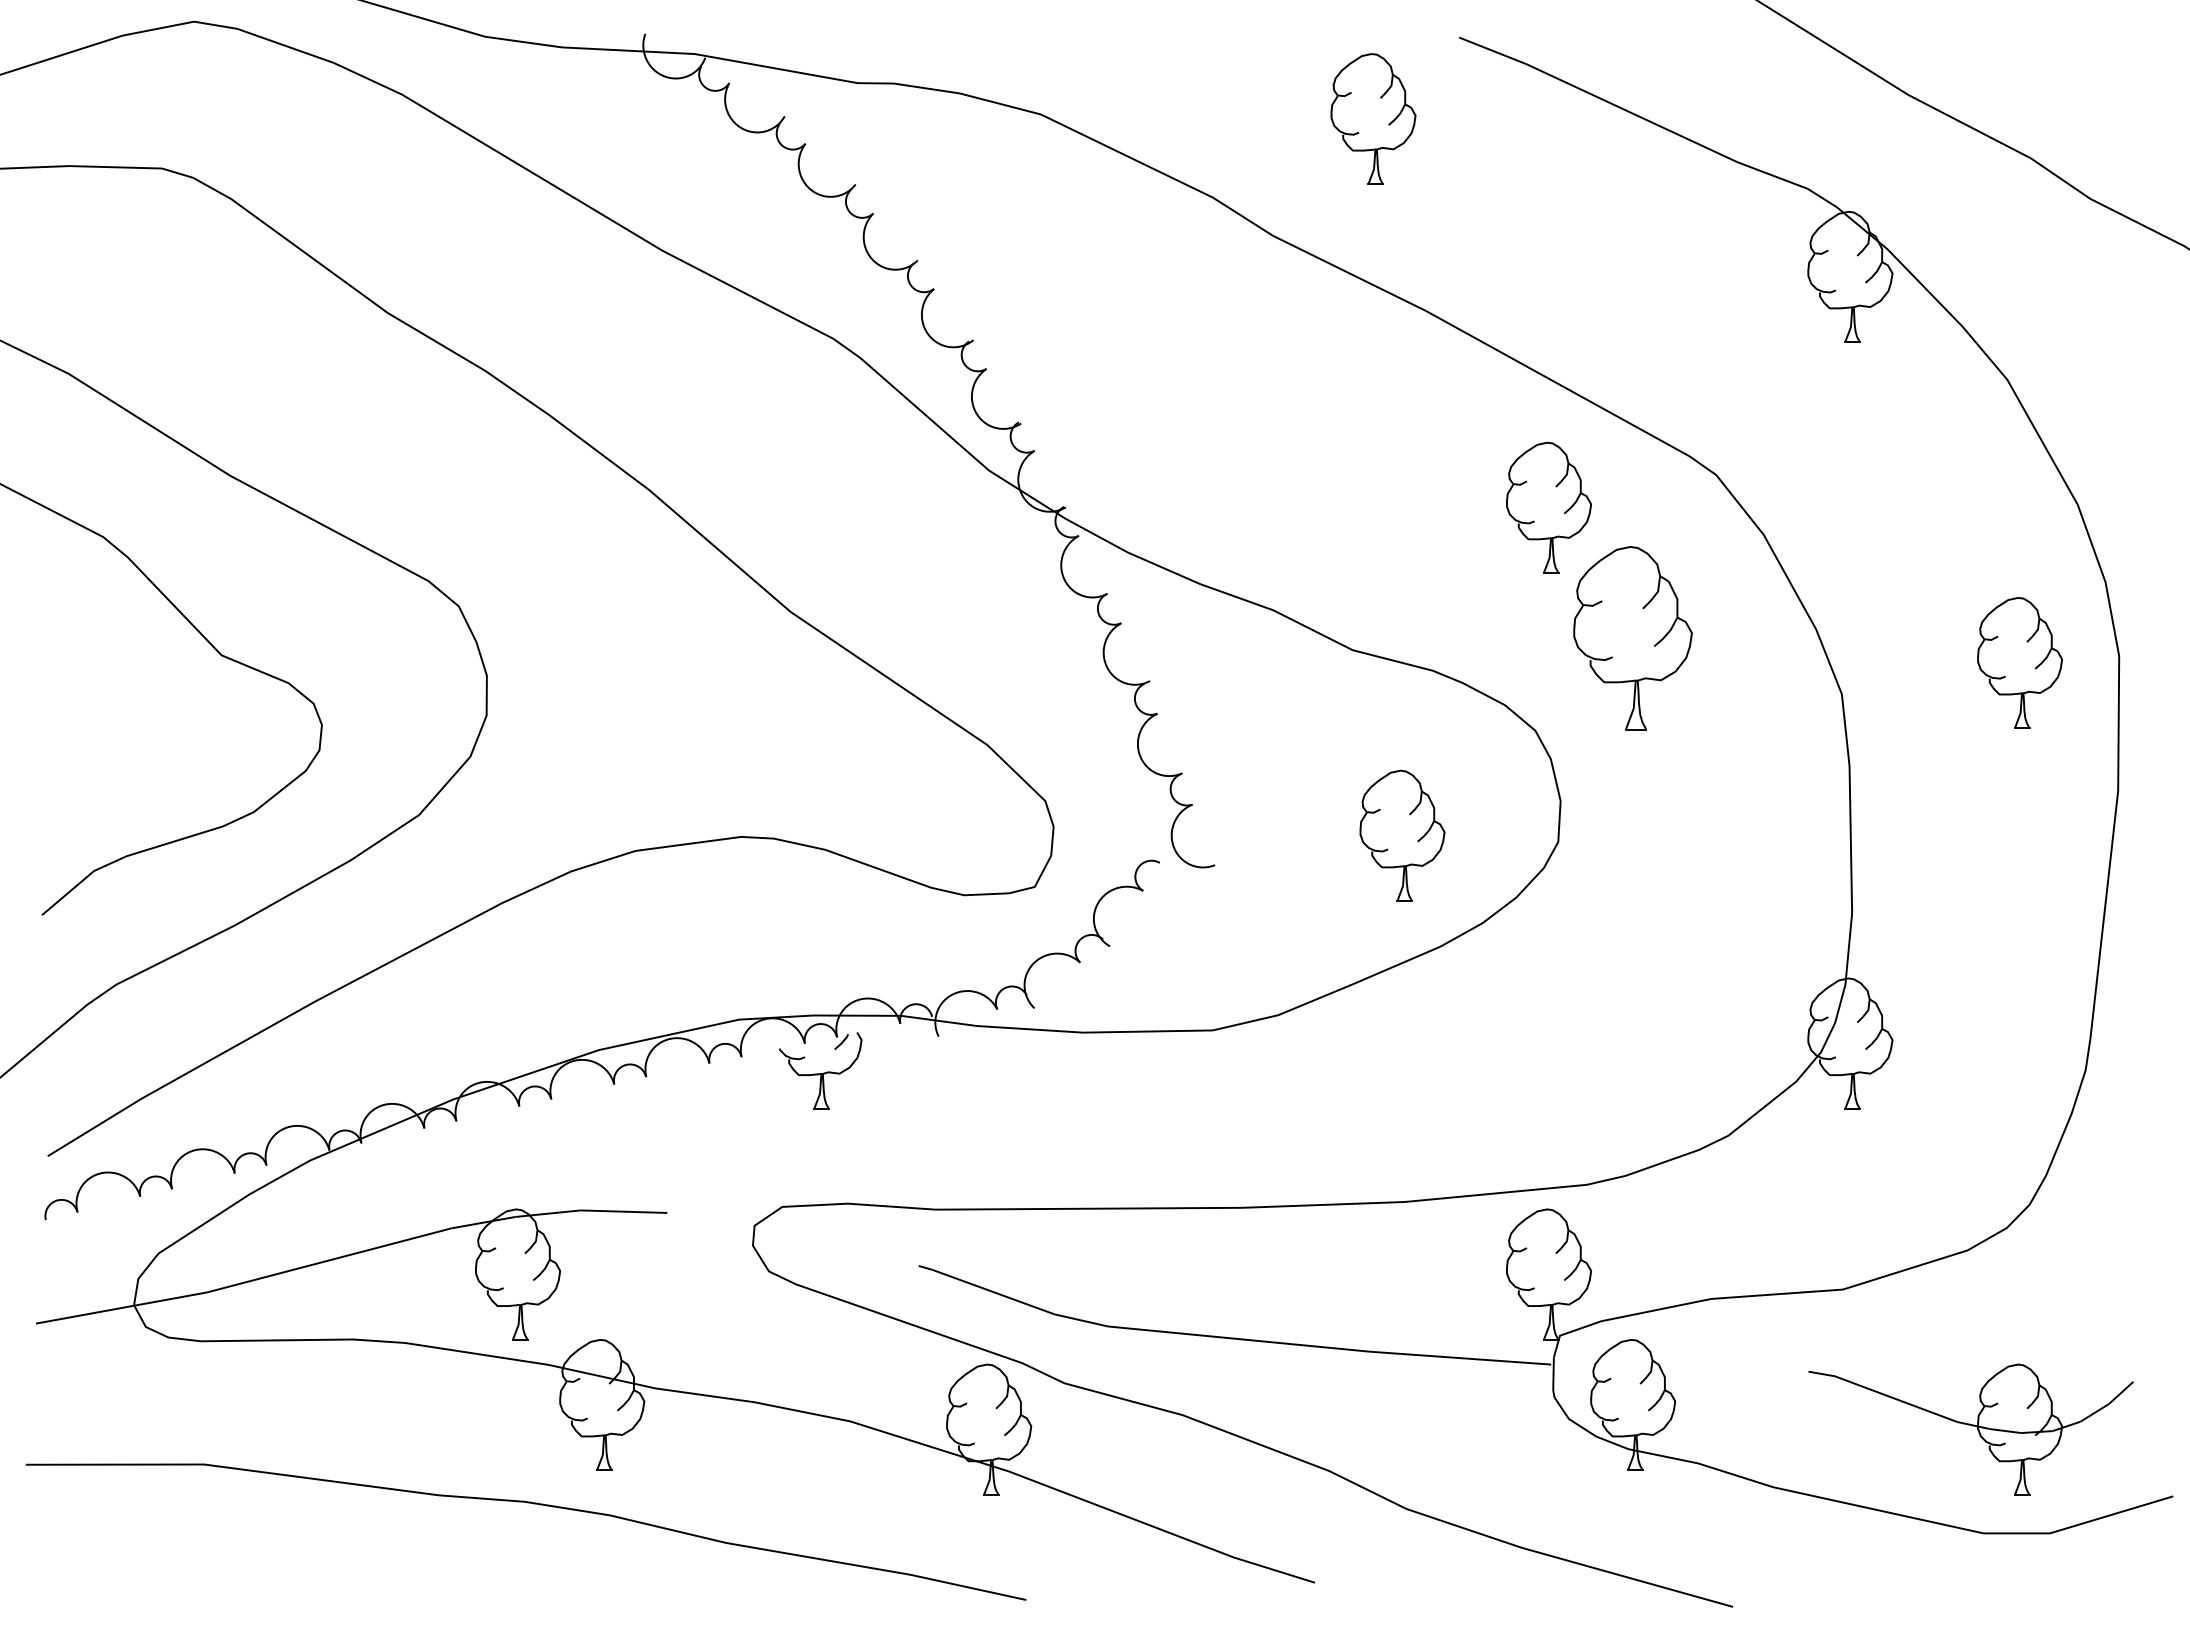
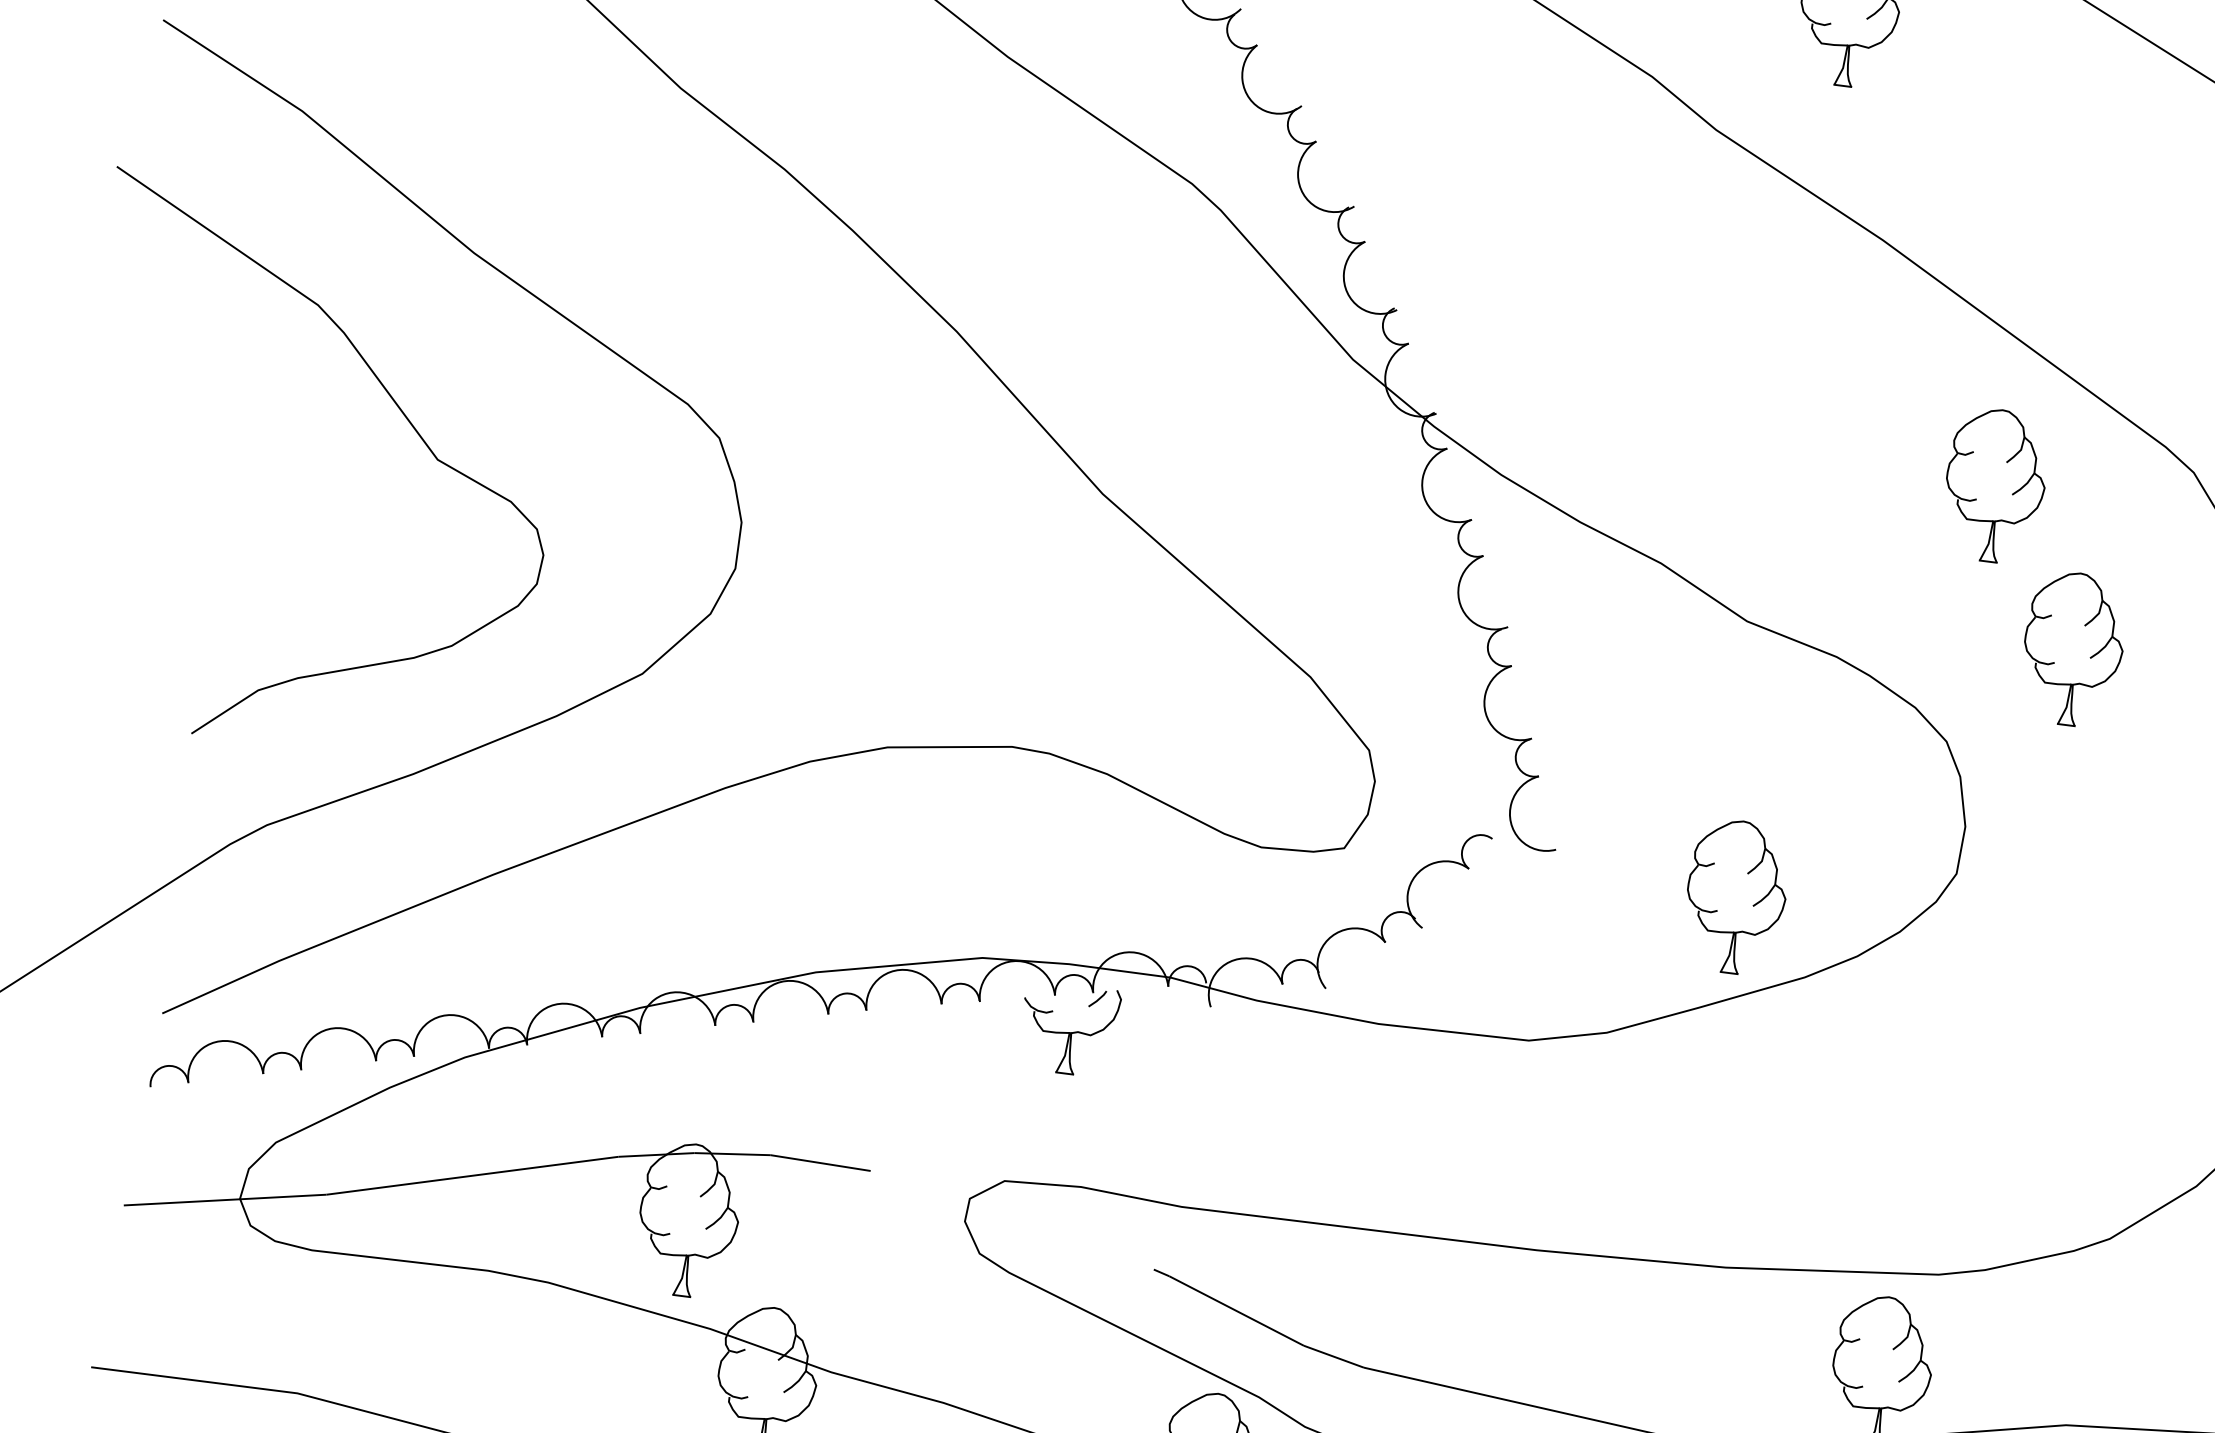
part: (1633, 638) -> (2073, 649), size x0.71
part: (1402, 835) -> (1736, 896), moved

